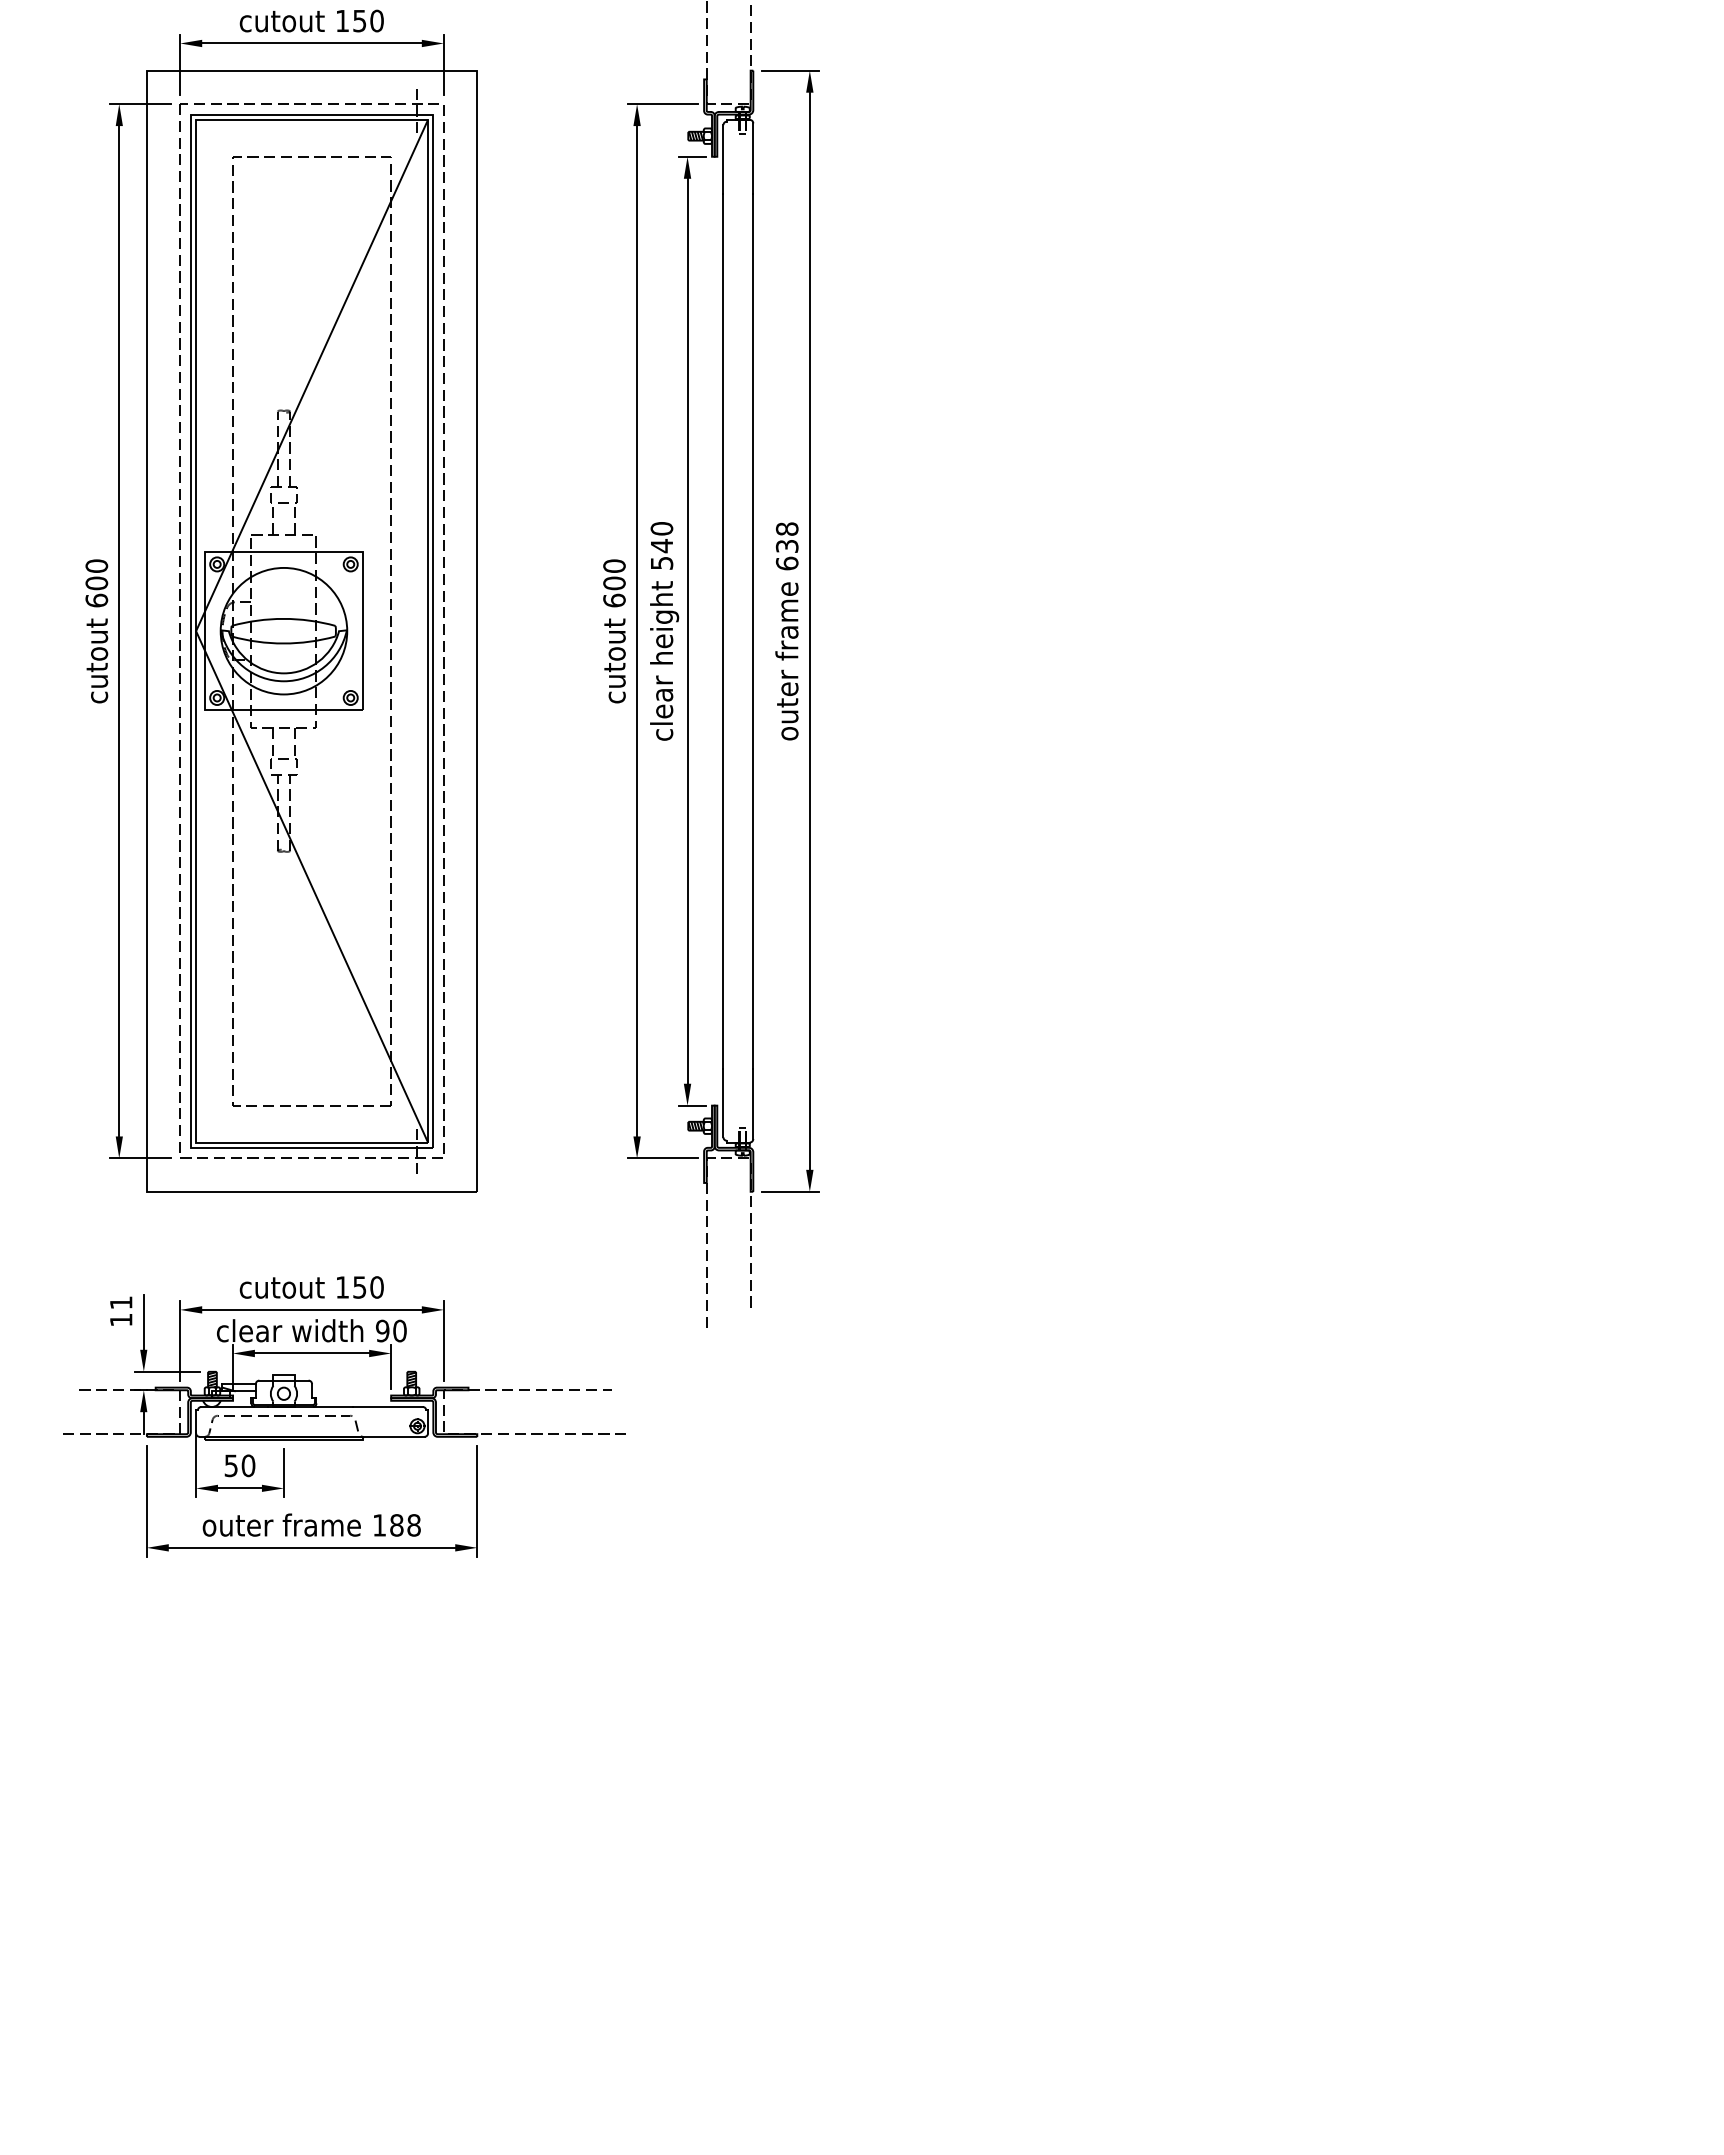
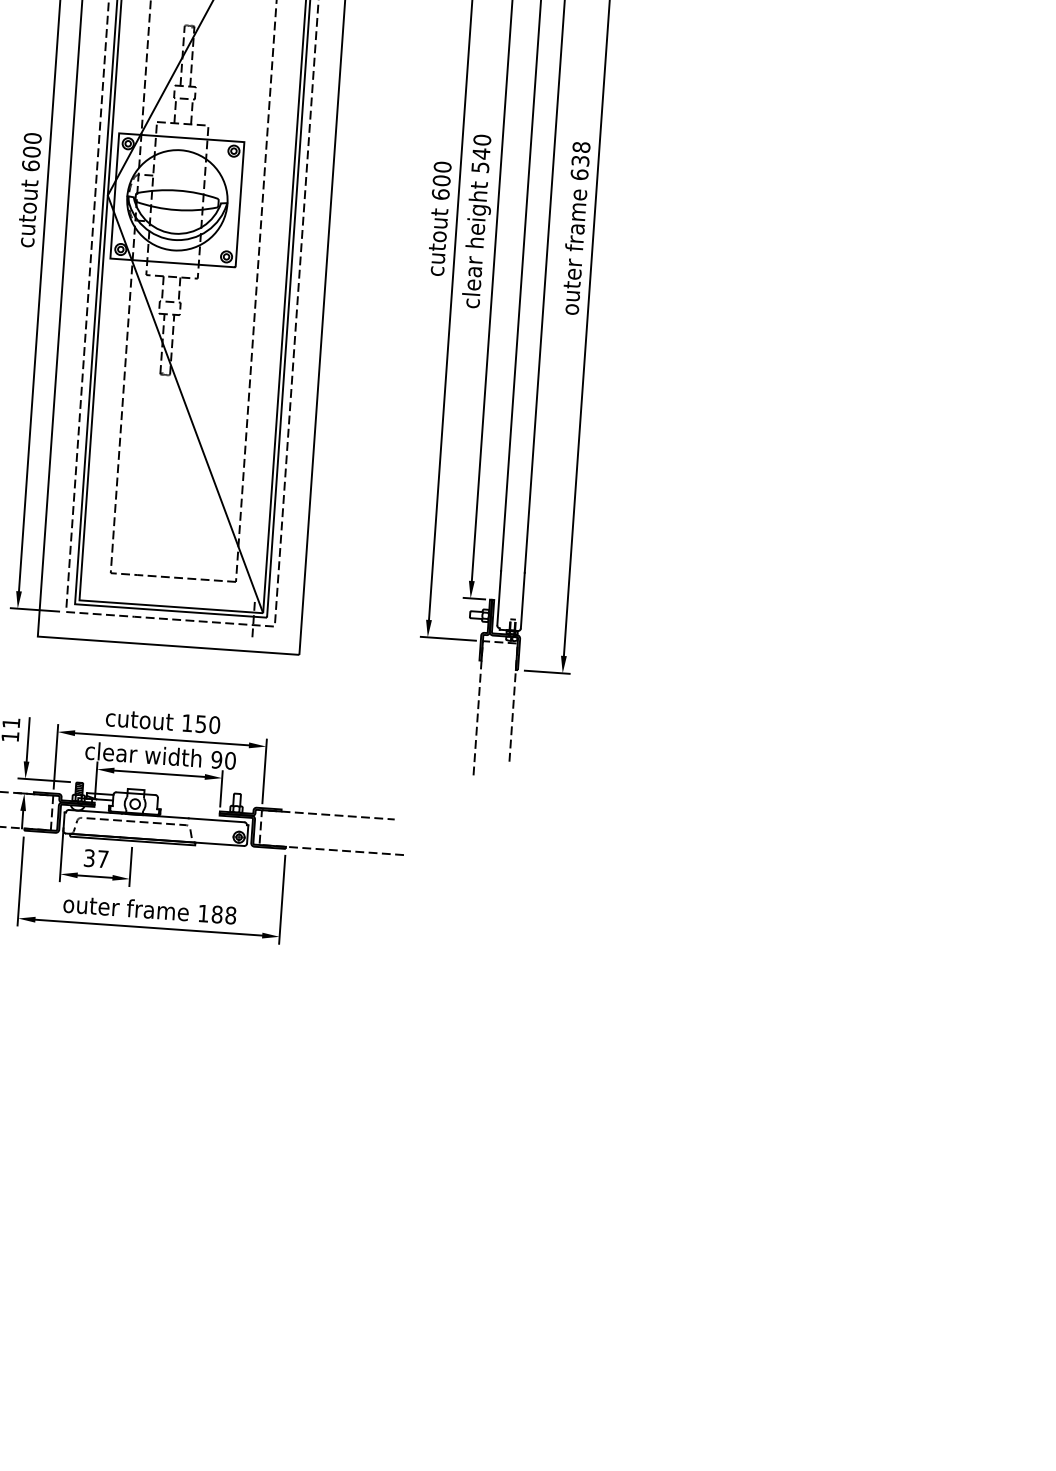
hatch: (695, 1125) -> (475, 614), removed
hatch: (411, 1379) -> (236, 799), removed
text: (240, 1465) -> (96, 858), 50 -> 37

